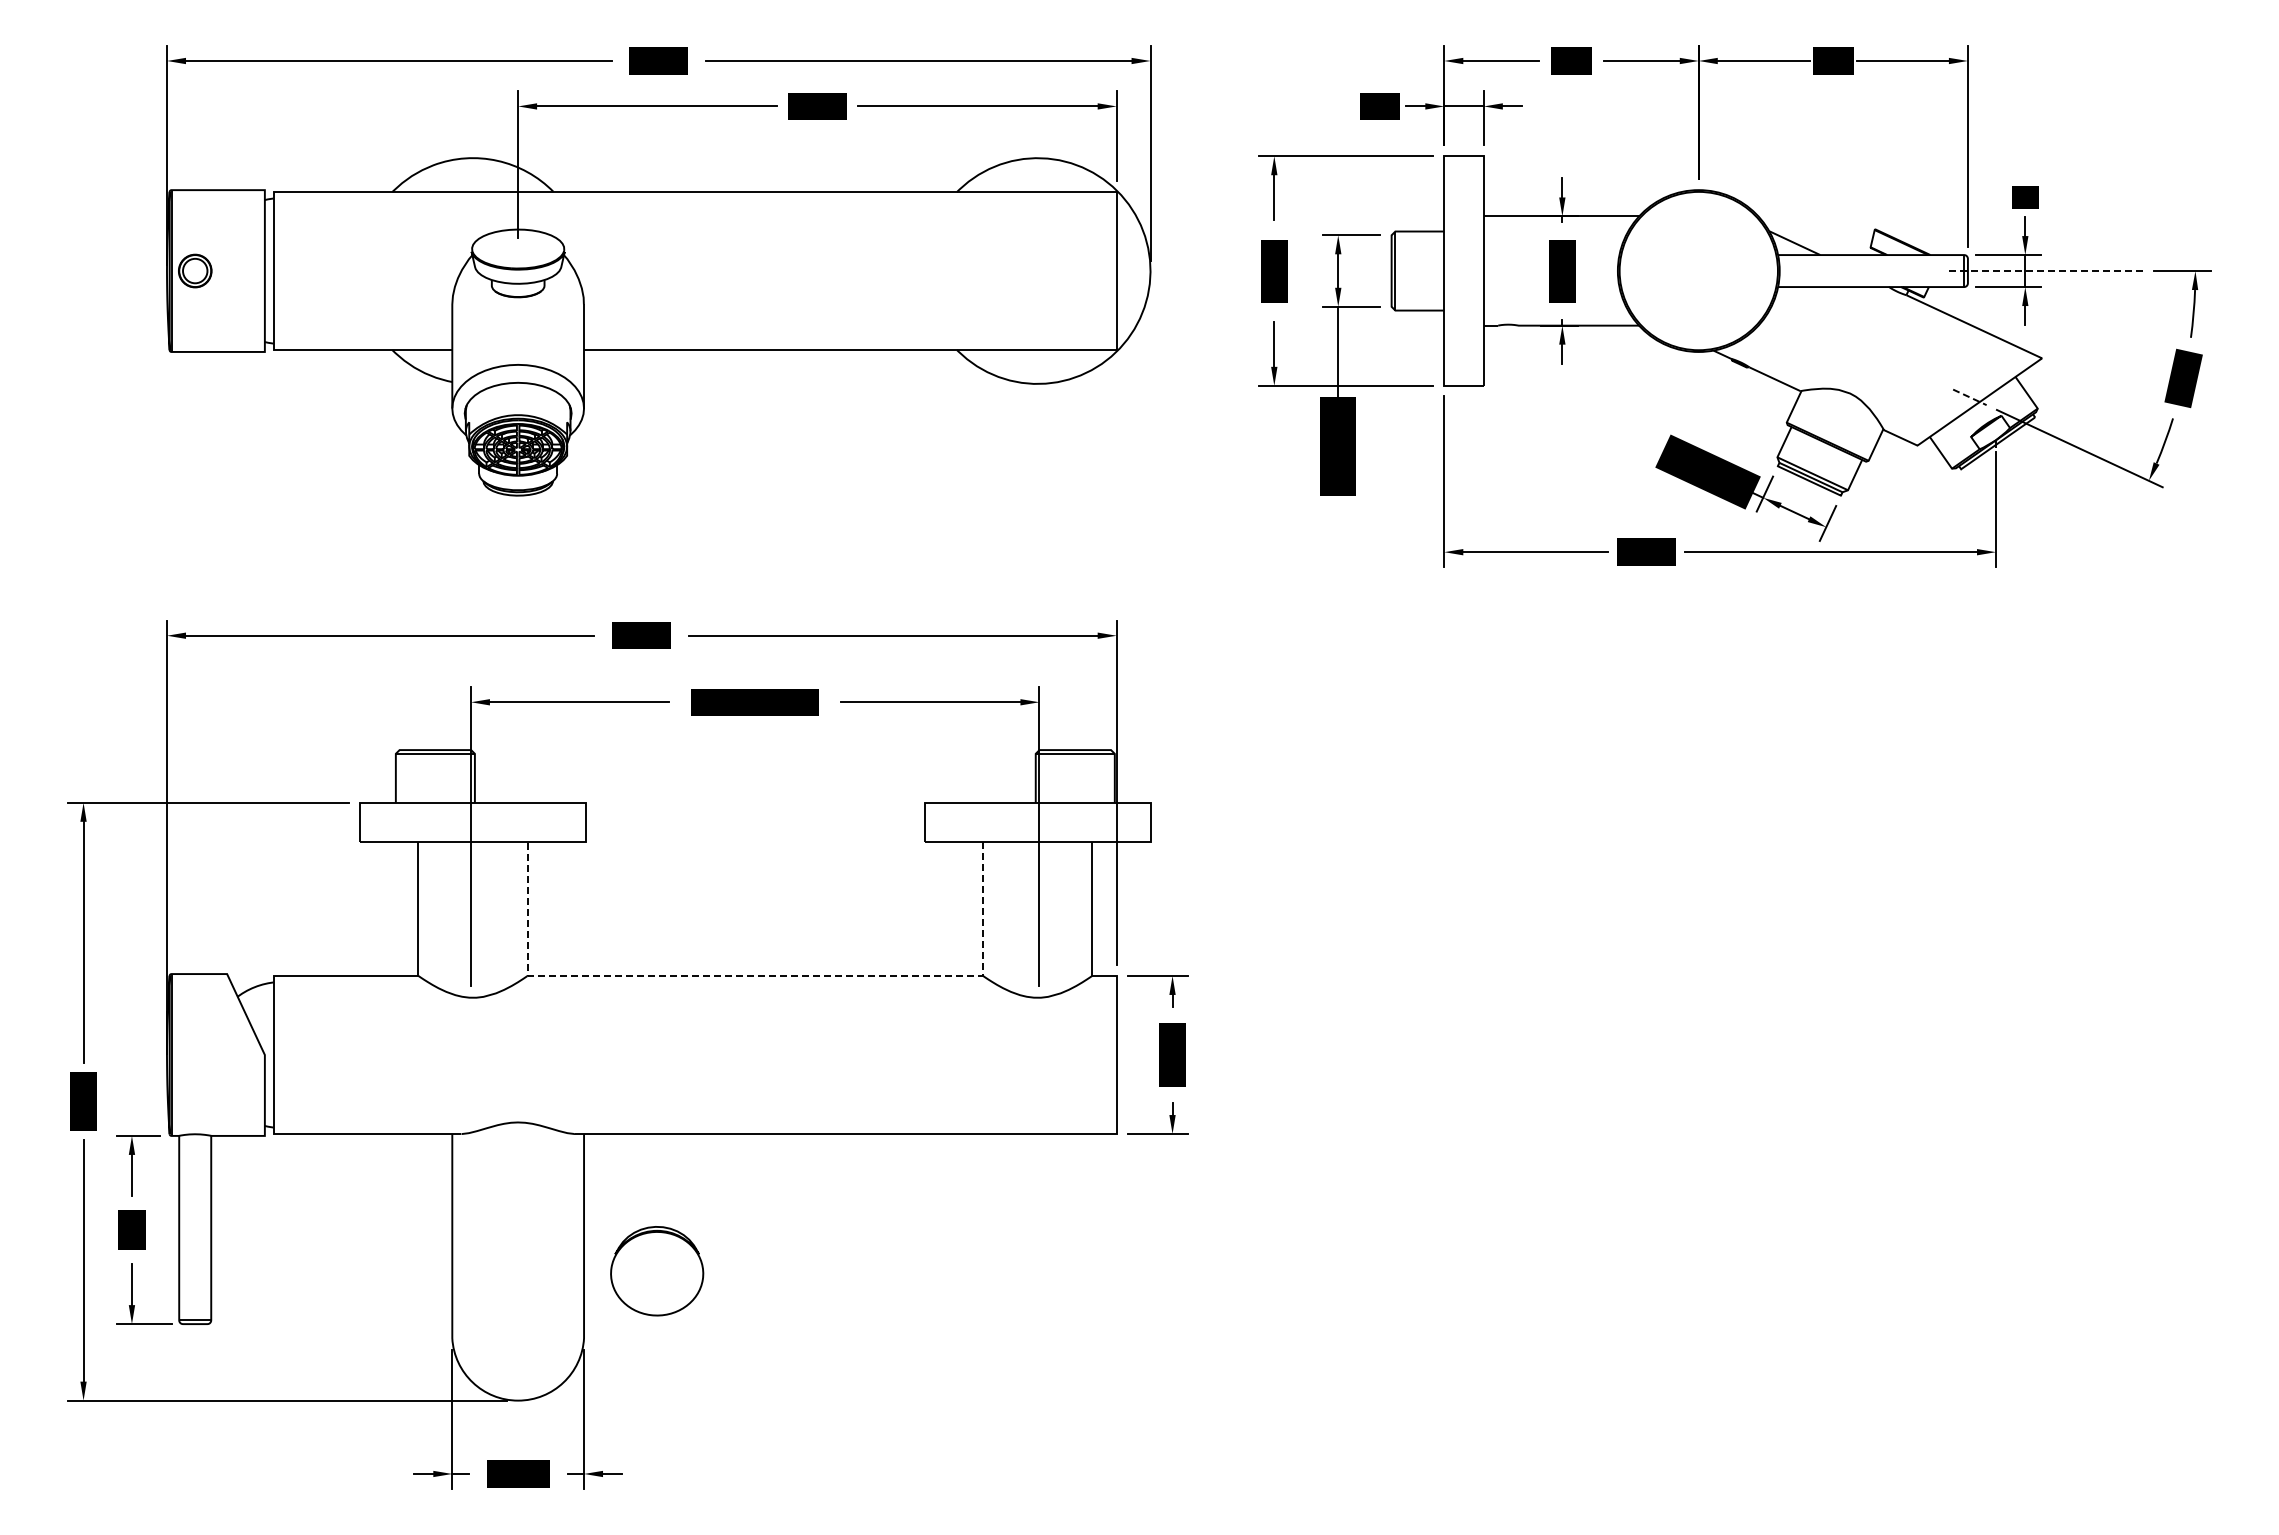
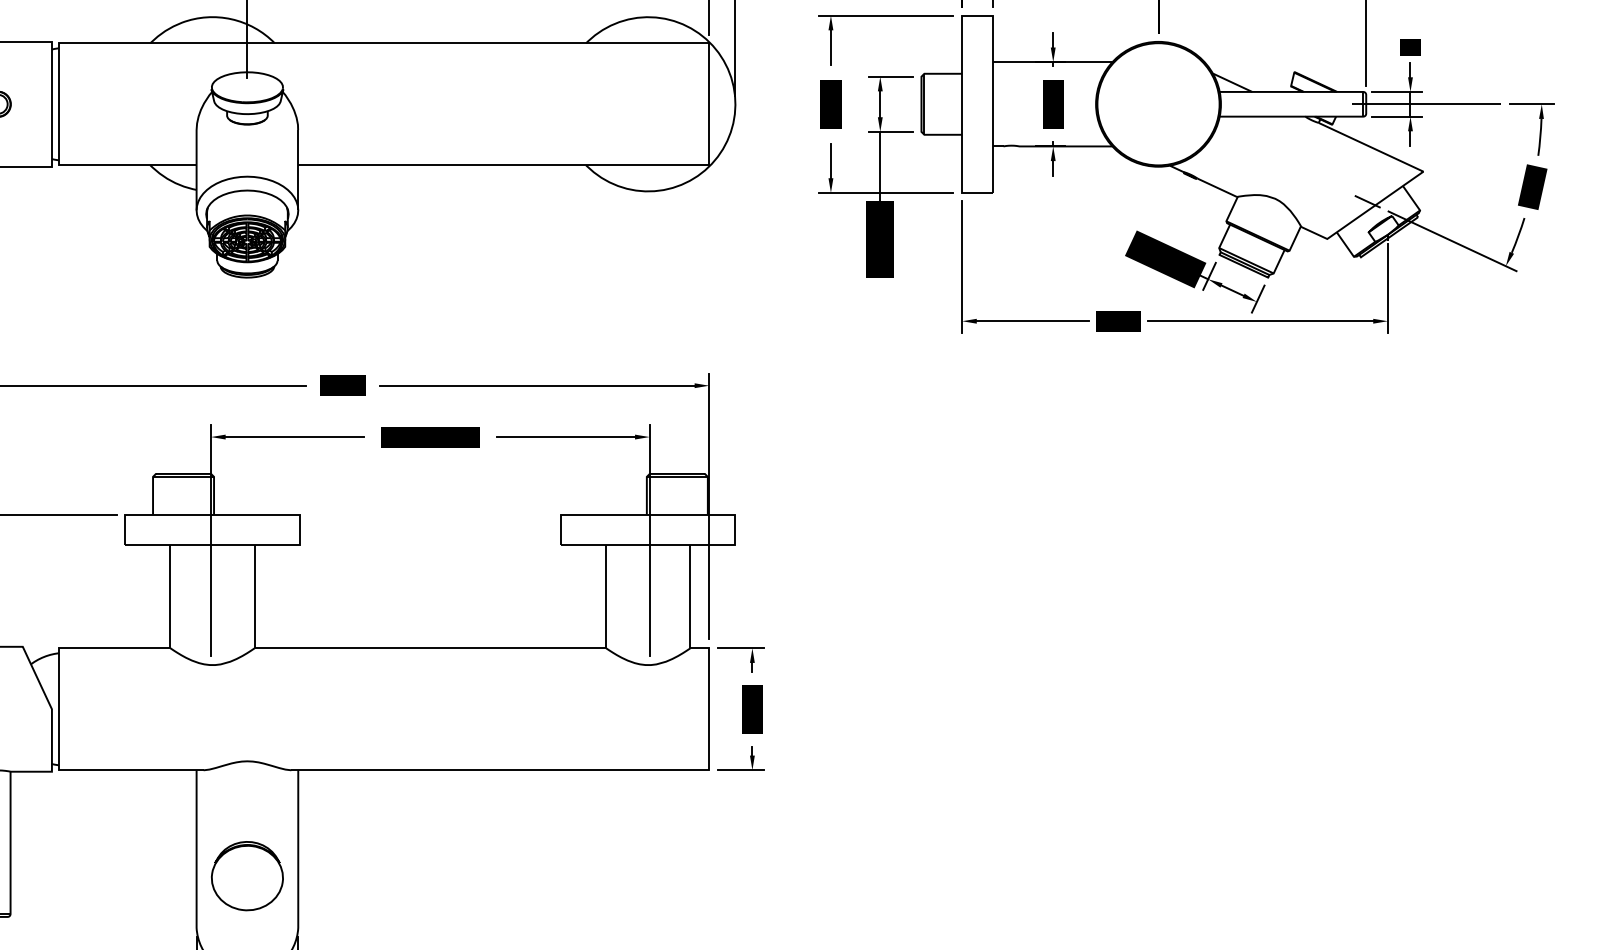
line: (2045, 271) -> (1426, 104), dashed -> solid
line: (1970, 397) -> (1368, 201), dashed -> solid
line: (755, 975) -> (430, 647), dashed -> solid
part: (657, 1271) -> (247, 876), moved

